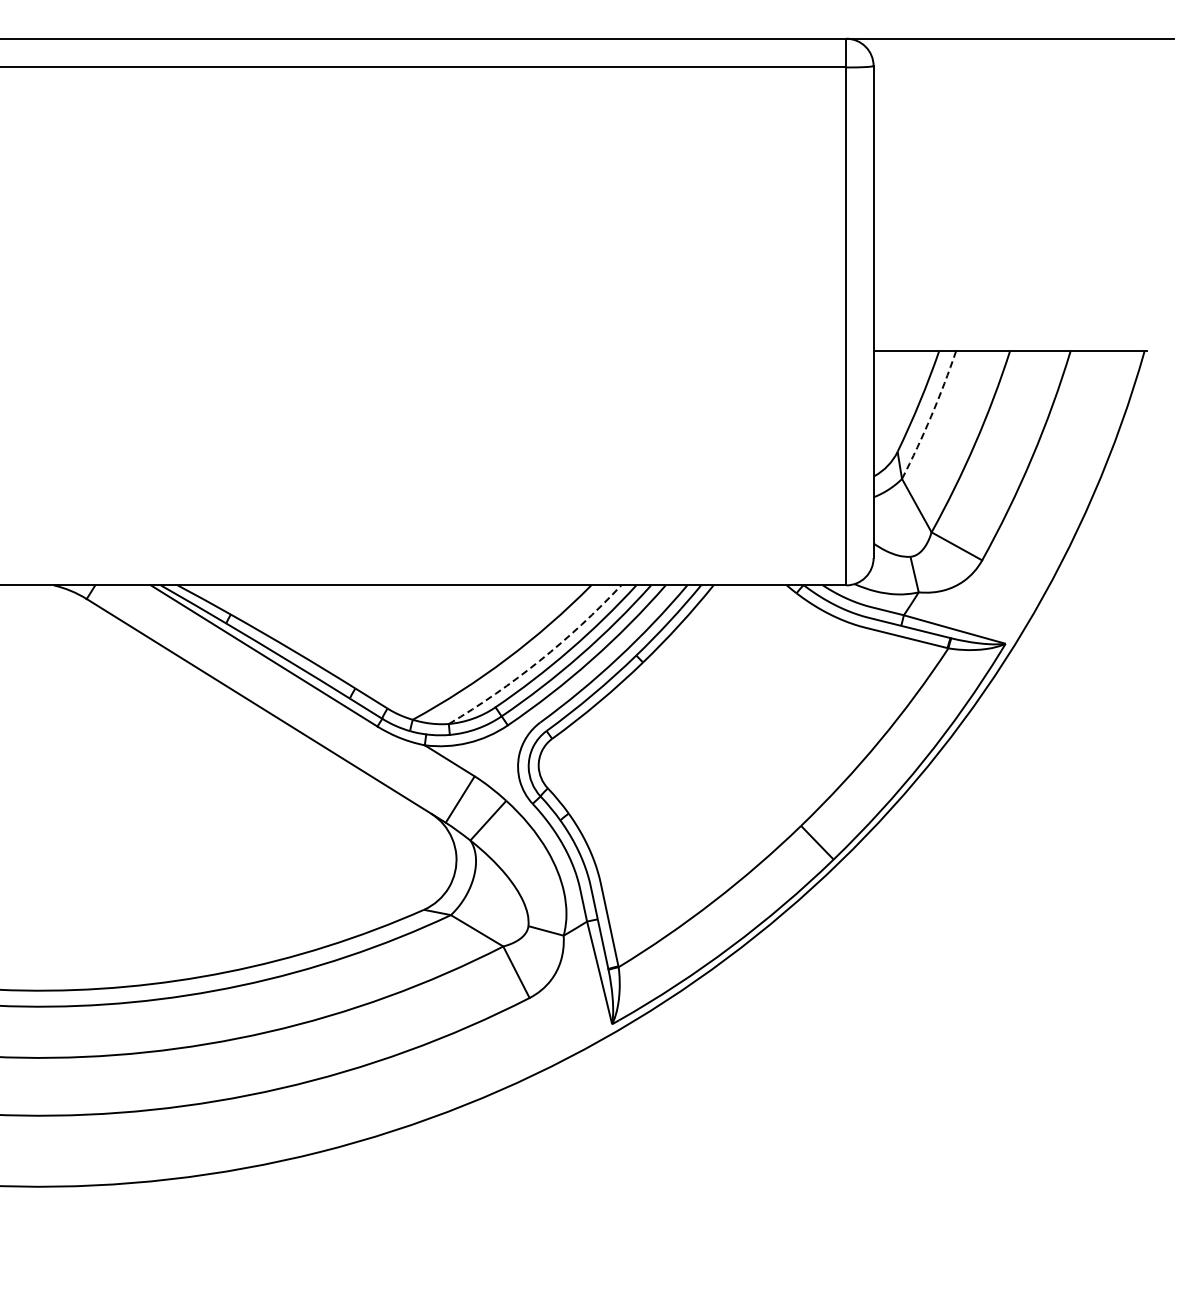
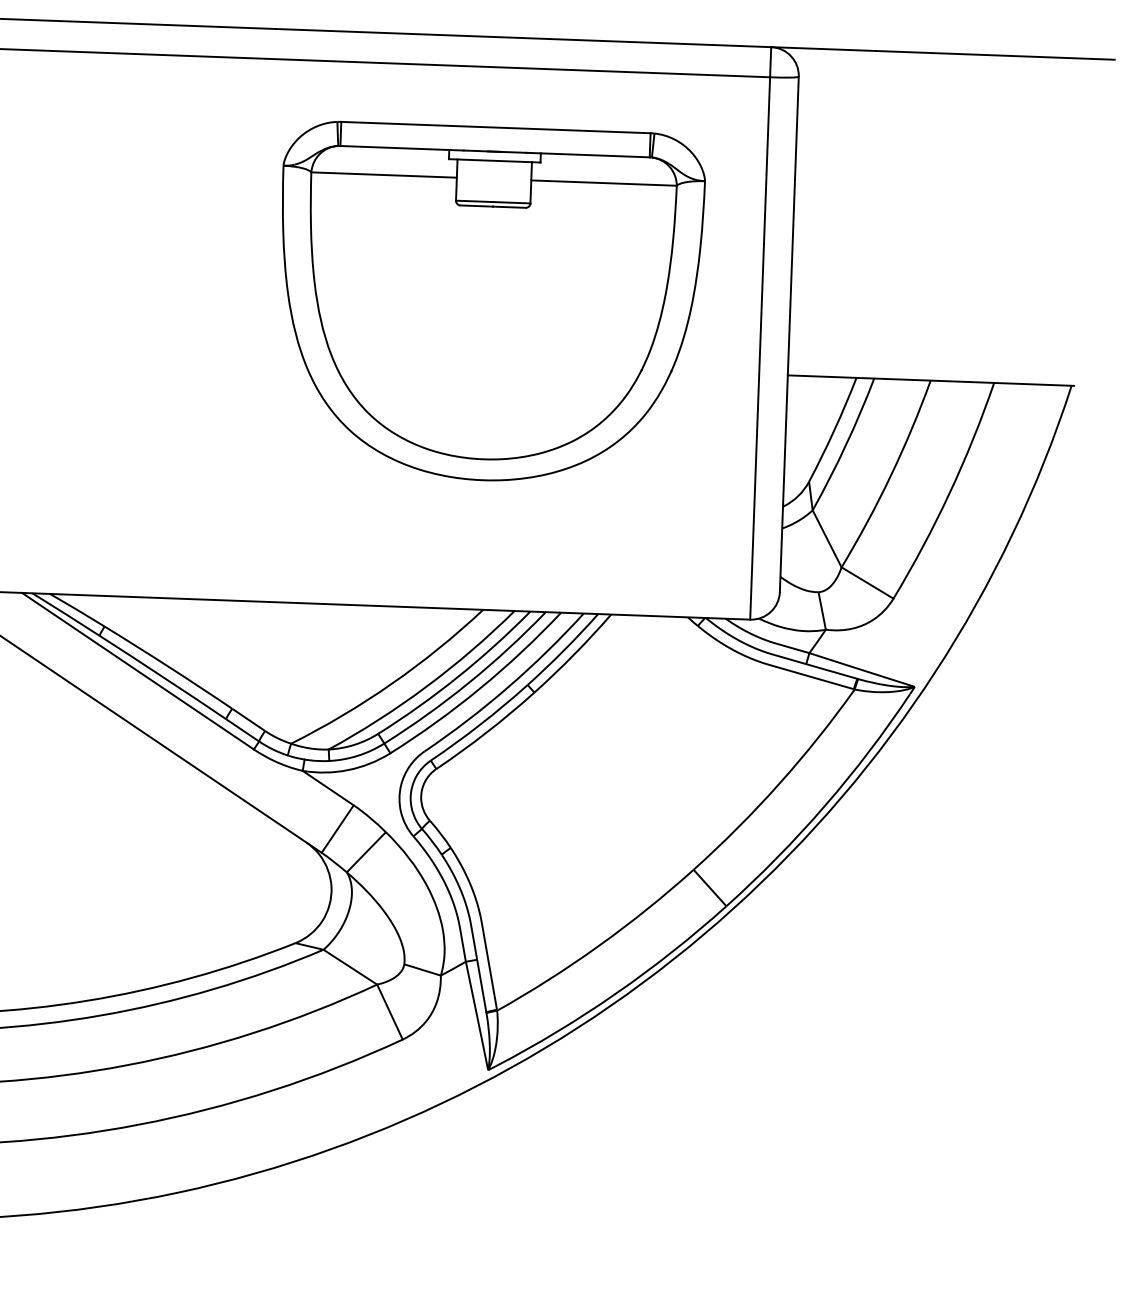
part: (586, 293) -> (489, 303), added
arc: (931, 416) -> (845, 446), dashed -> solid
arc: (539, 660) -> (426, 686), dashed -> solid

